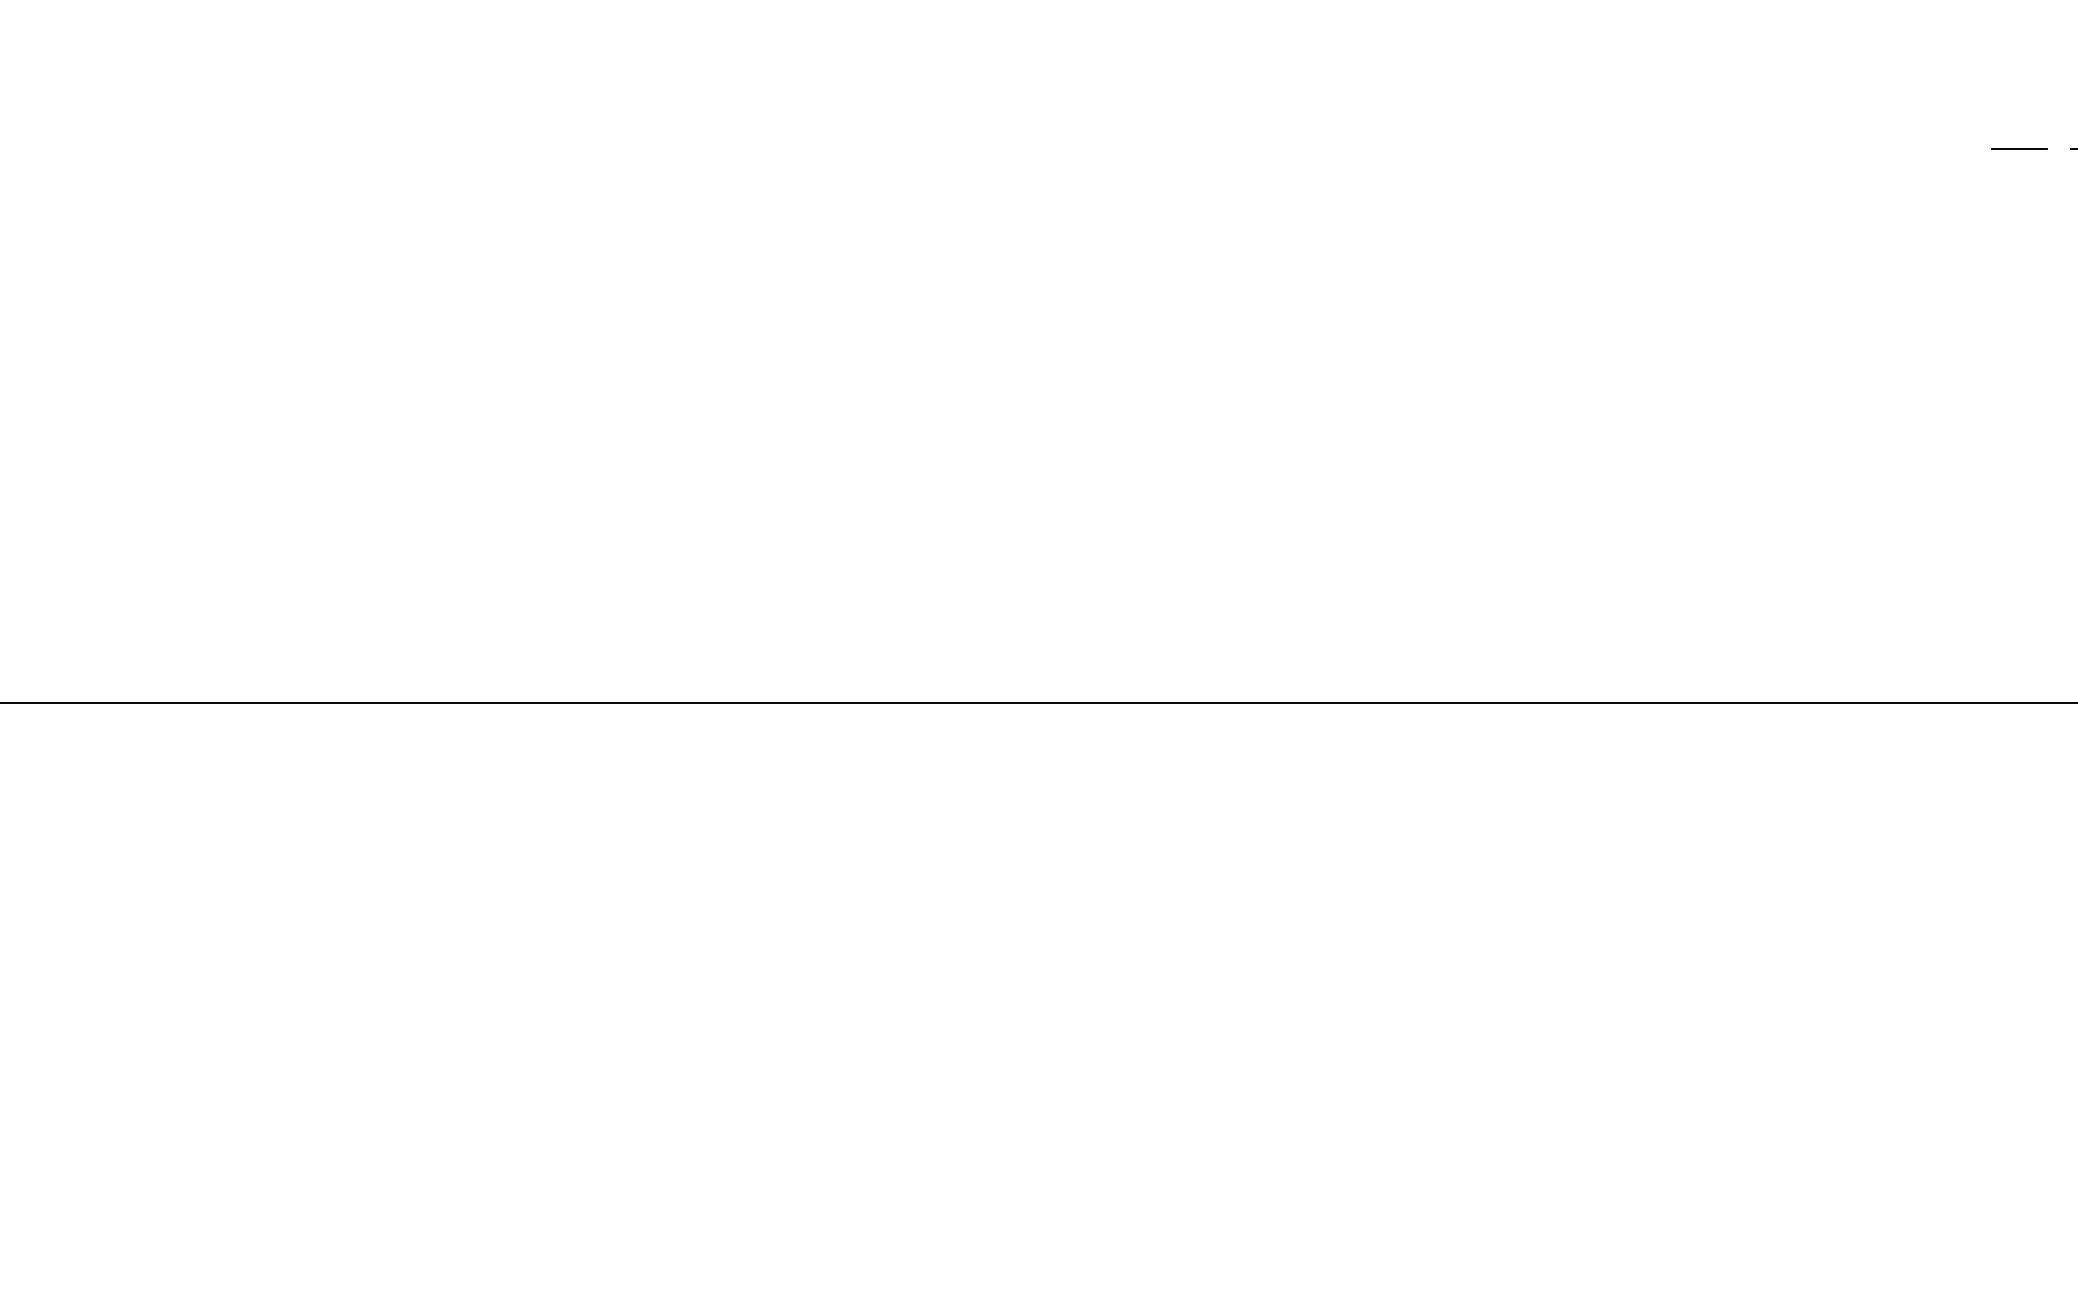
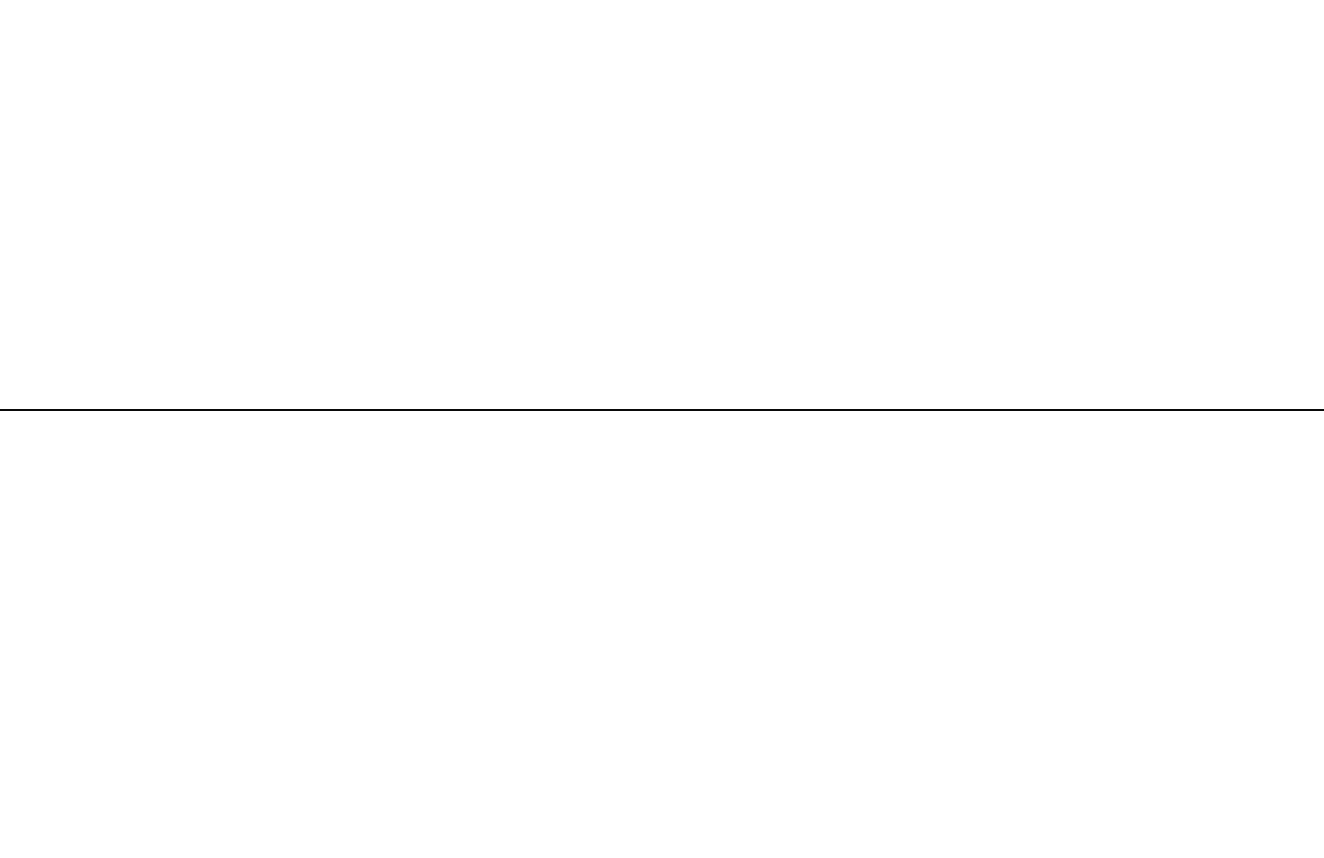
line: (2019, 148) -> (1299, 19), removed

